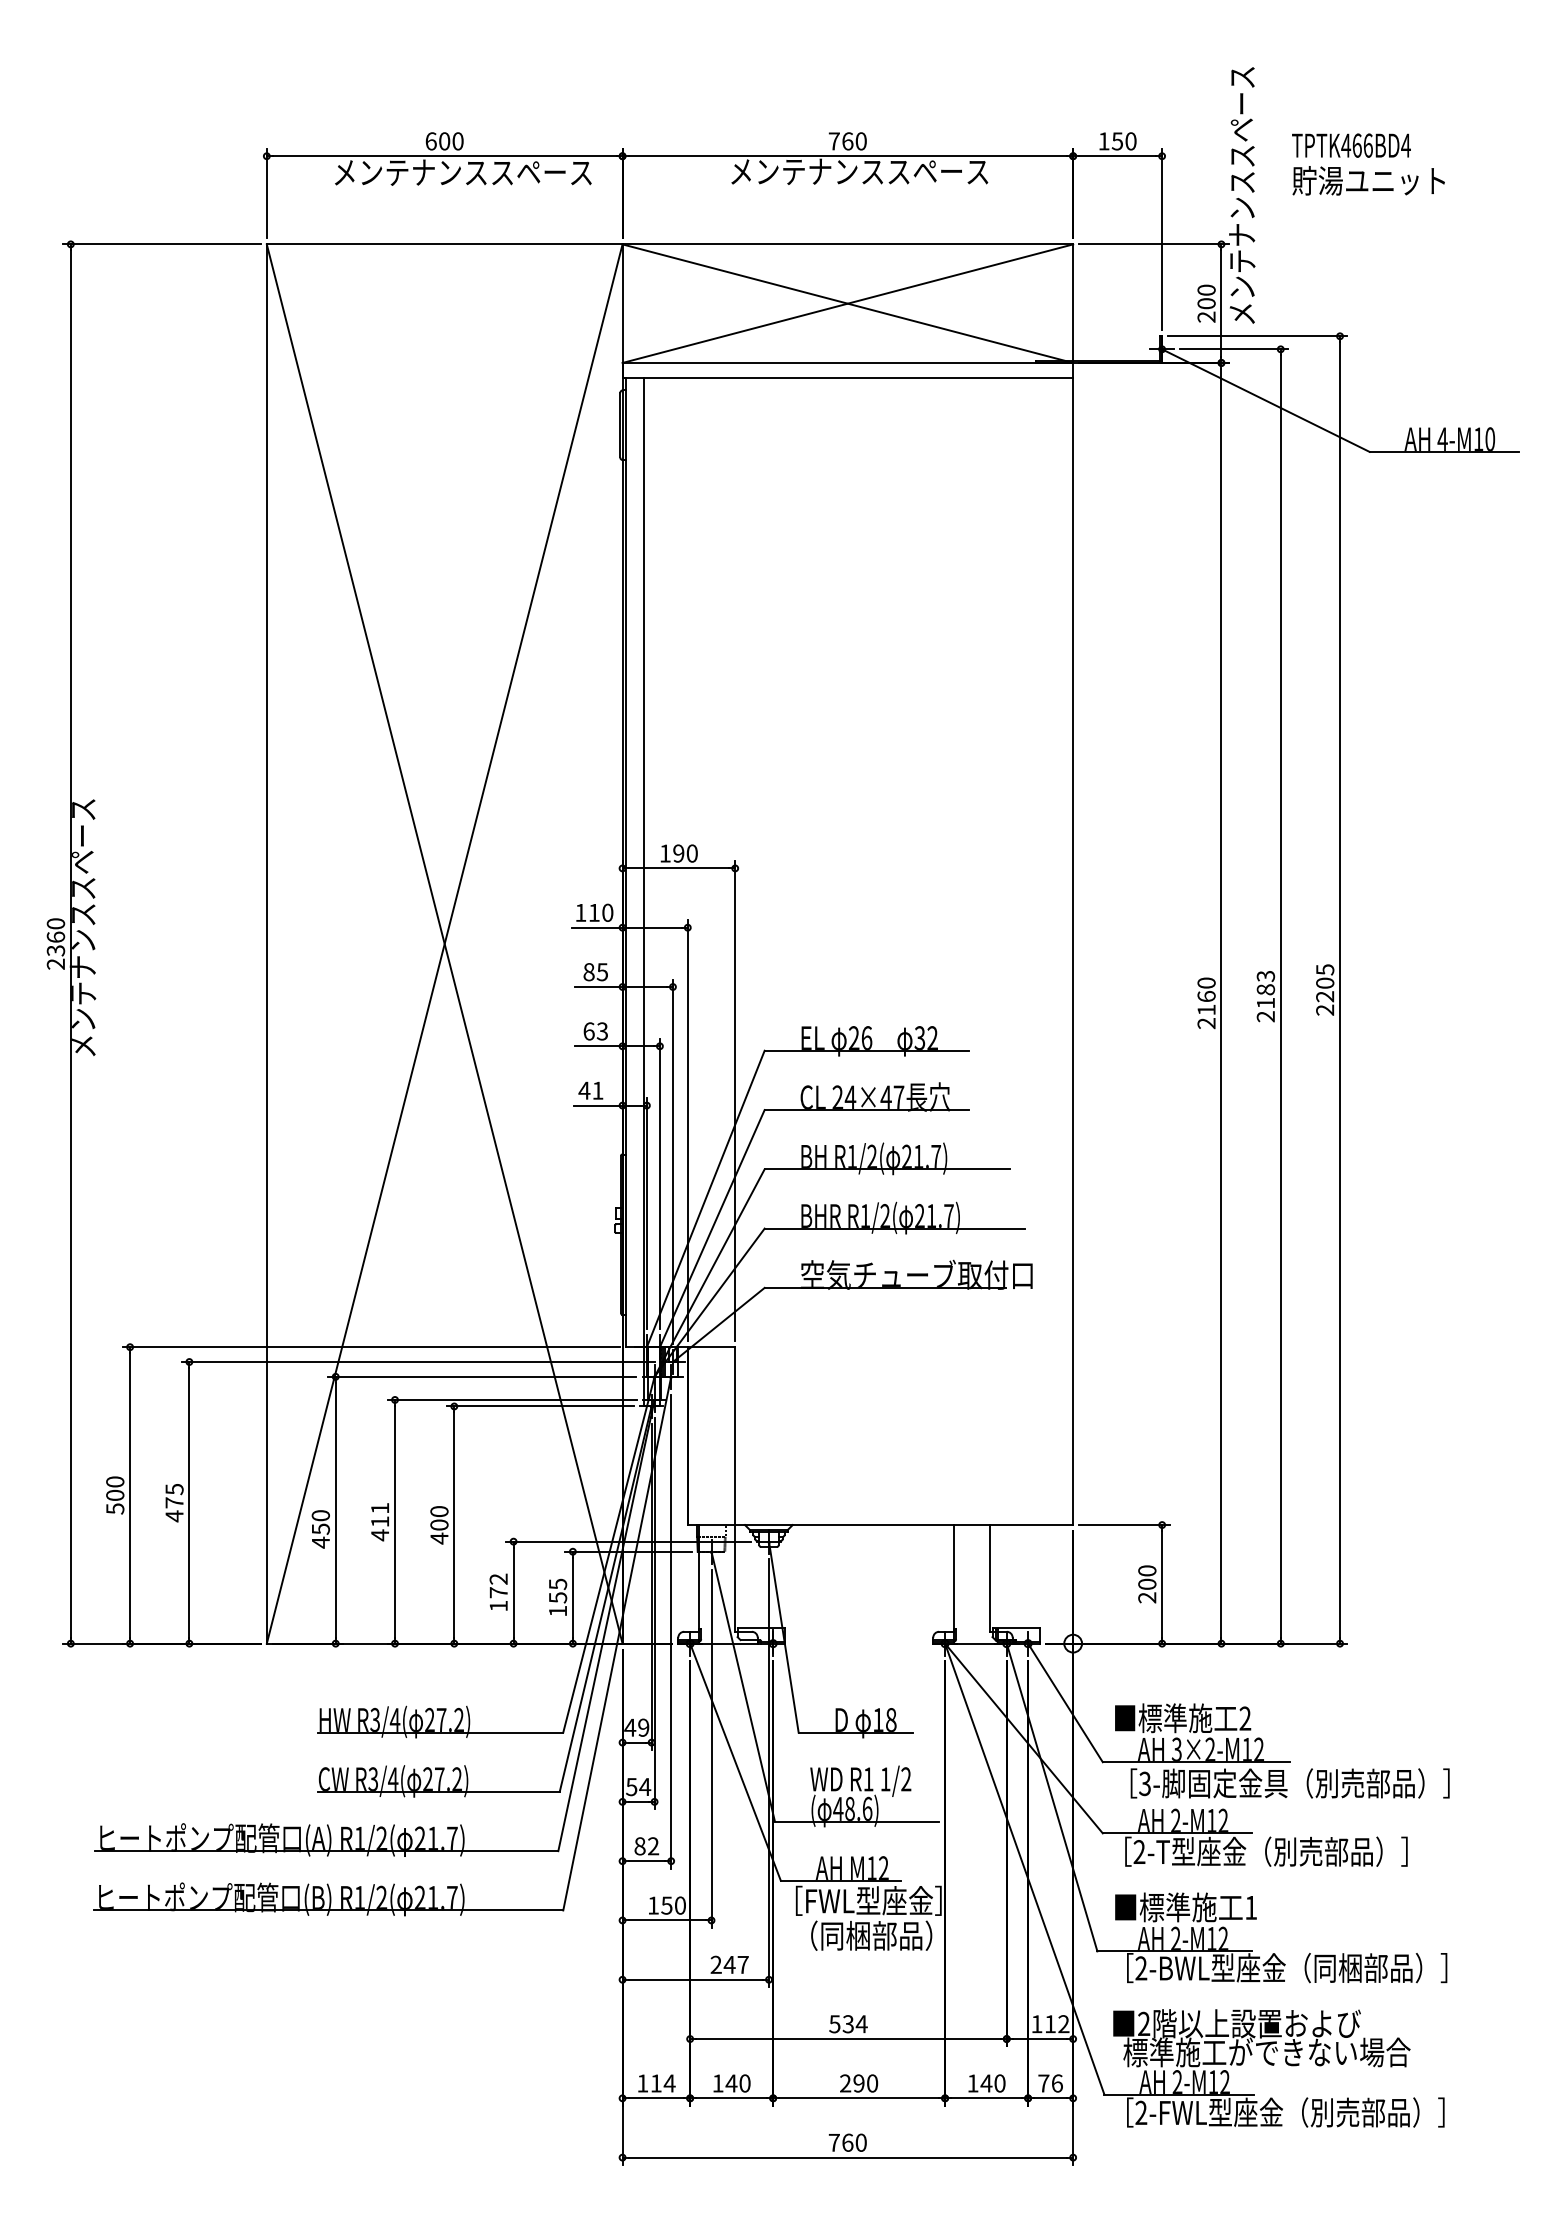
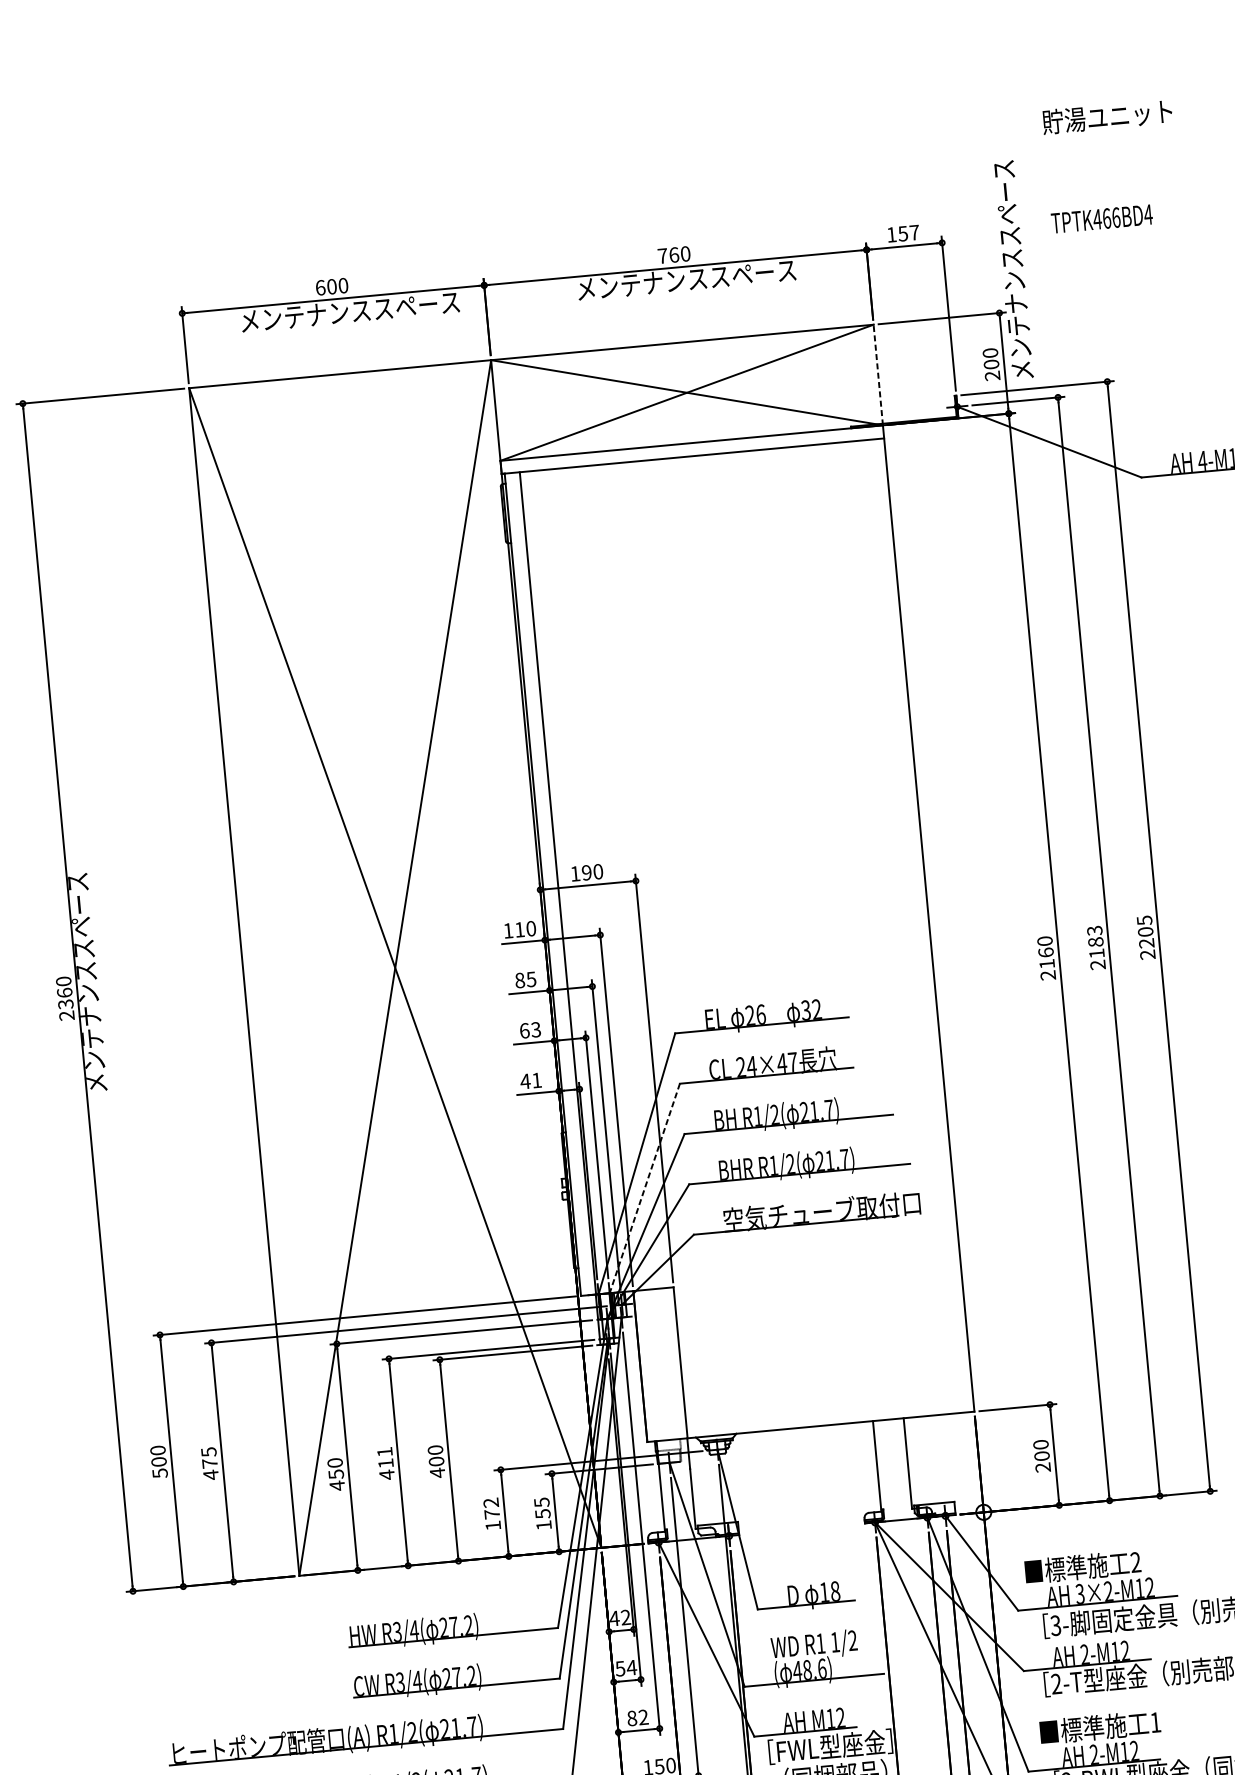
text: (1130, 141) -> (914, 232), 150 -> 157
text: (1368, 180) -> (1107, 116), moved
line: (1073, 303) -> (878, 374), solid -> dashed
line: (712, 1228) -> (644, 1188), solid -> dashed
text: (643, 1727) -> (625, 1617), 49 -> 42

